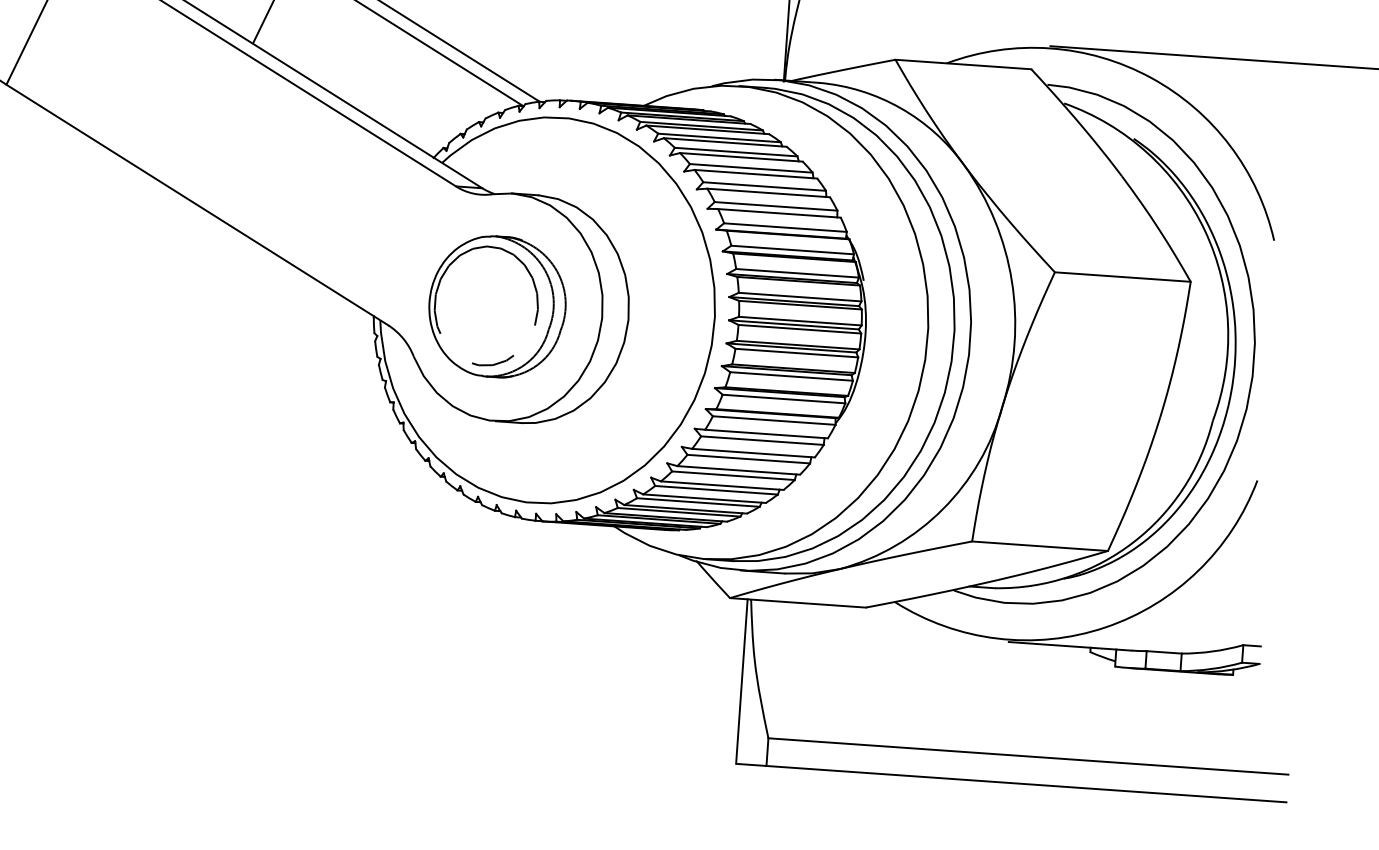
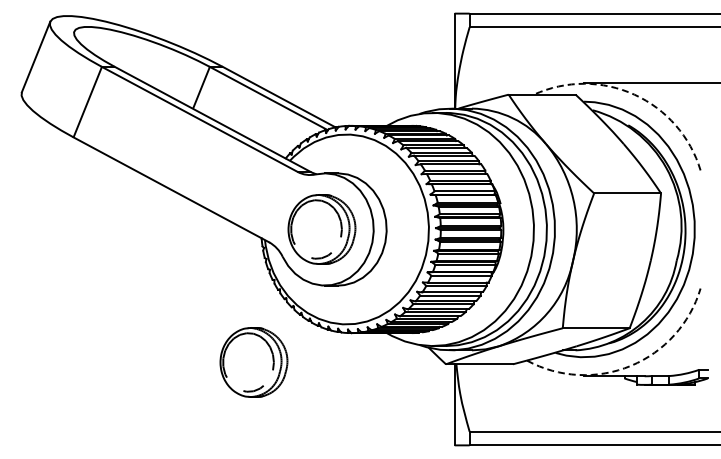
arc: (1150, 77) -> (634, 94), solid -> dashed
part: (339, 567) -> (253, 362), added
arc: (1106, 626) -> (631, 365), solid -> dashed

